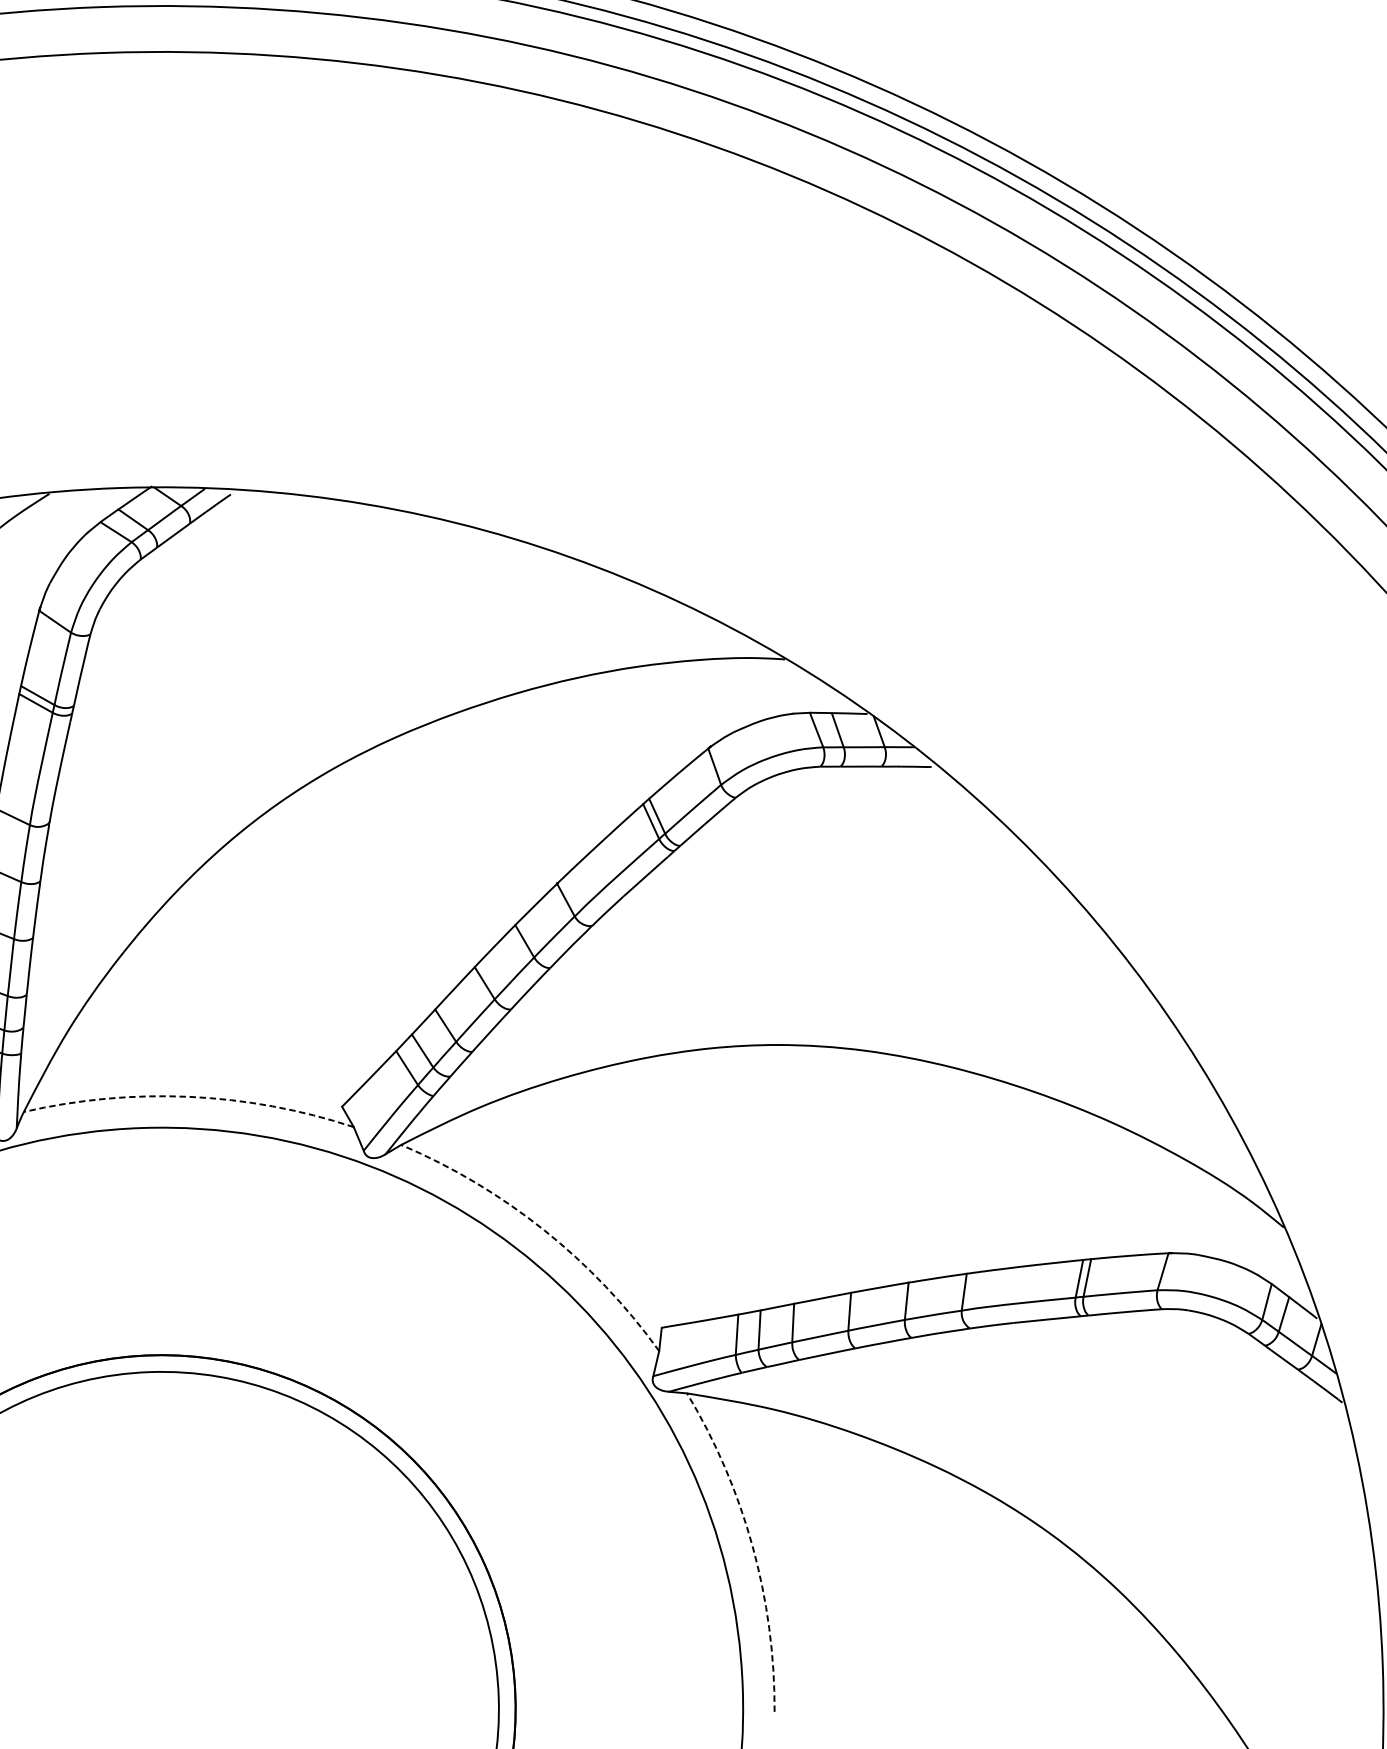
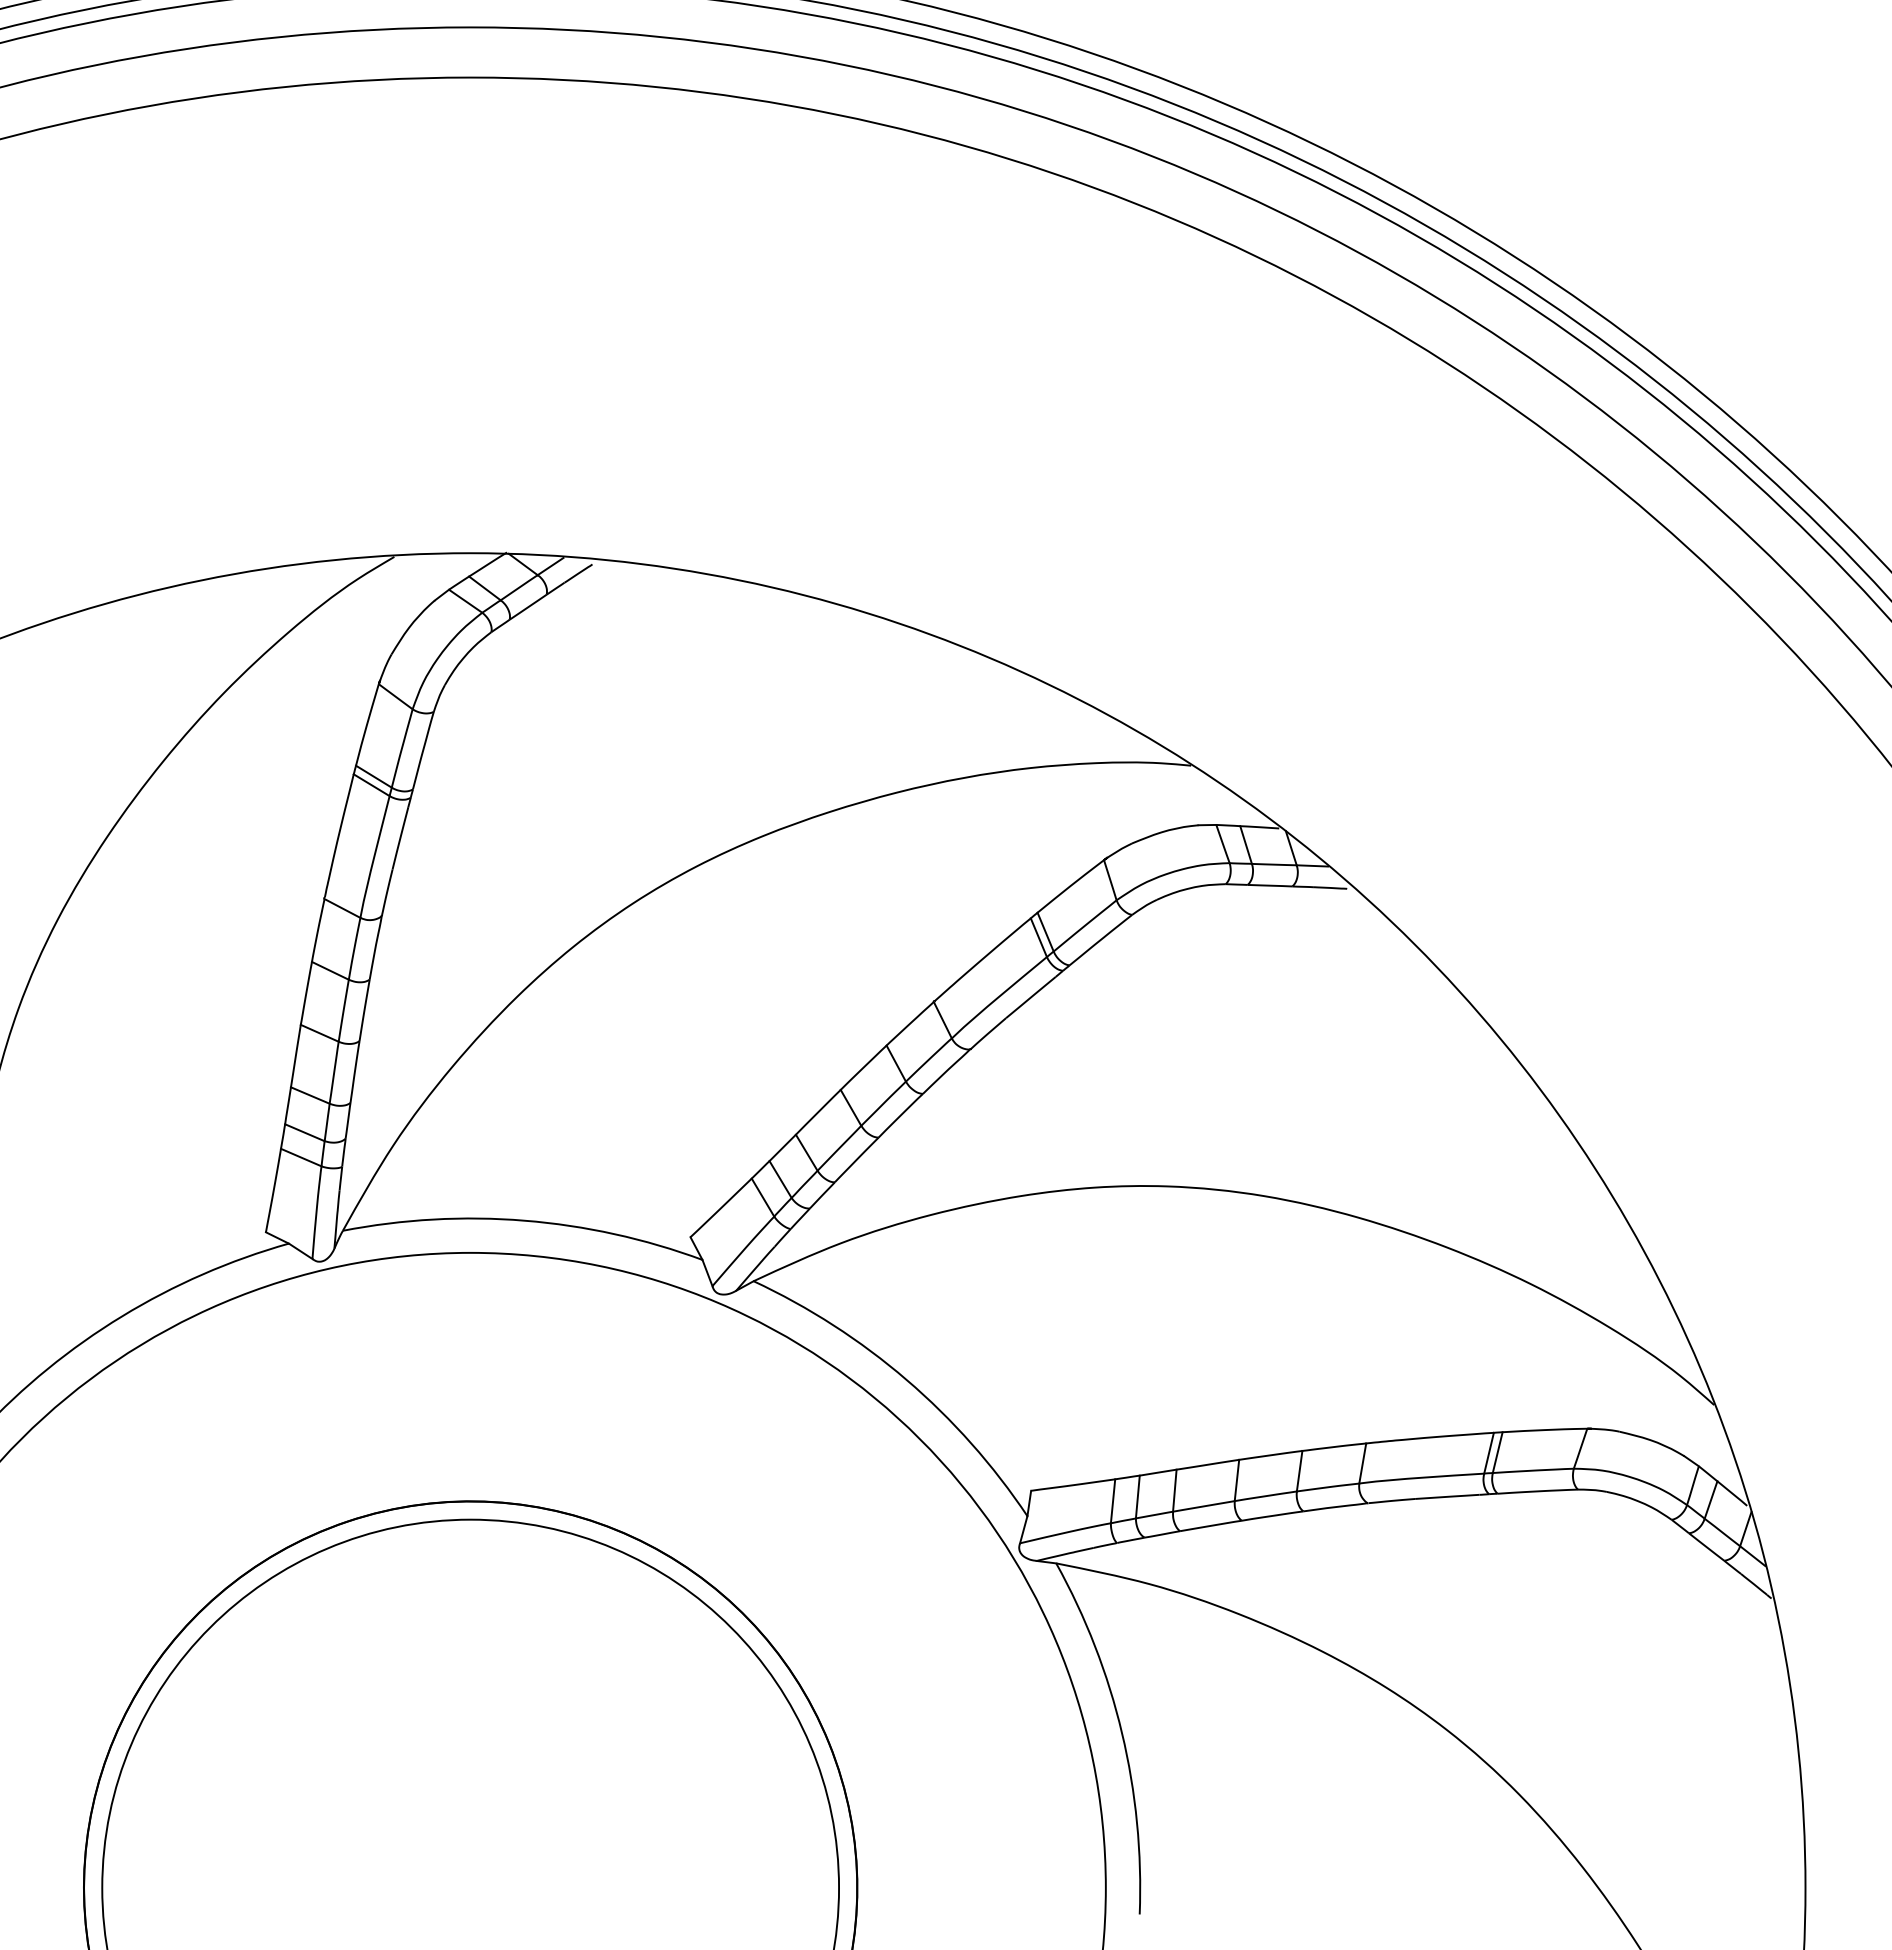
arc: (189, 1096) -> (524, 1220), dashed -> solid
arc: (544, 1229) -> (906, 1379), dashed -> solid
arc: (753, 1546) -> (1122, 1733), dashed -> solid

